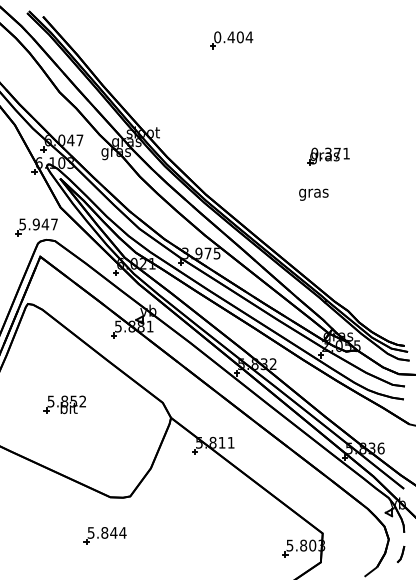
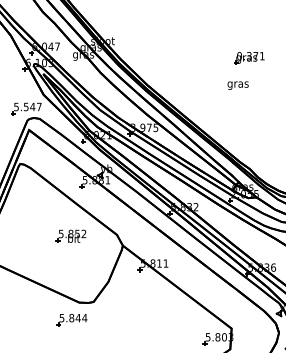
part: (328, 156) -> (249, 58), moved
text: (313, 194) -> (237, 85), moved
text: (35, 223) -> (25, 106), 5.947 -> 5.547
part: (64, 404) -> (70, 236), moved
part: (104, 535) -> (71, 319), moved

